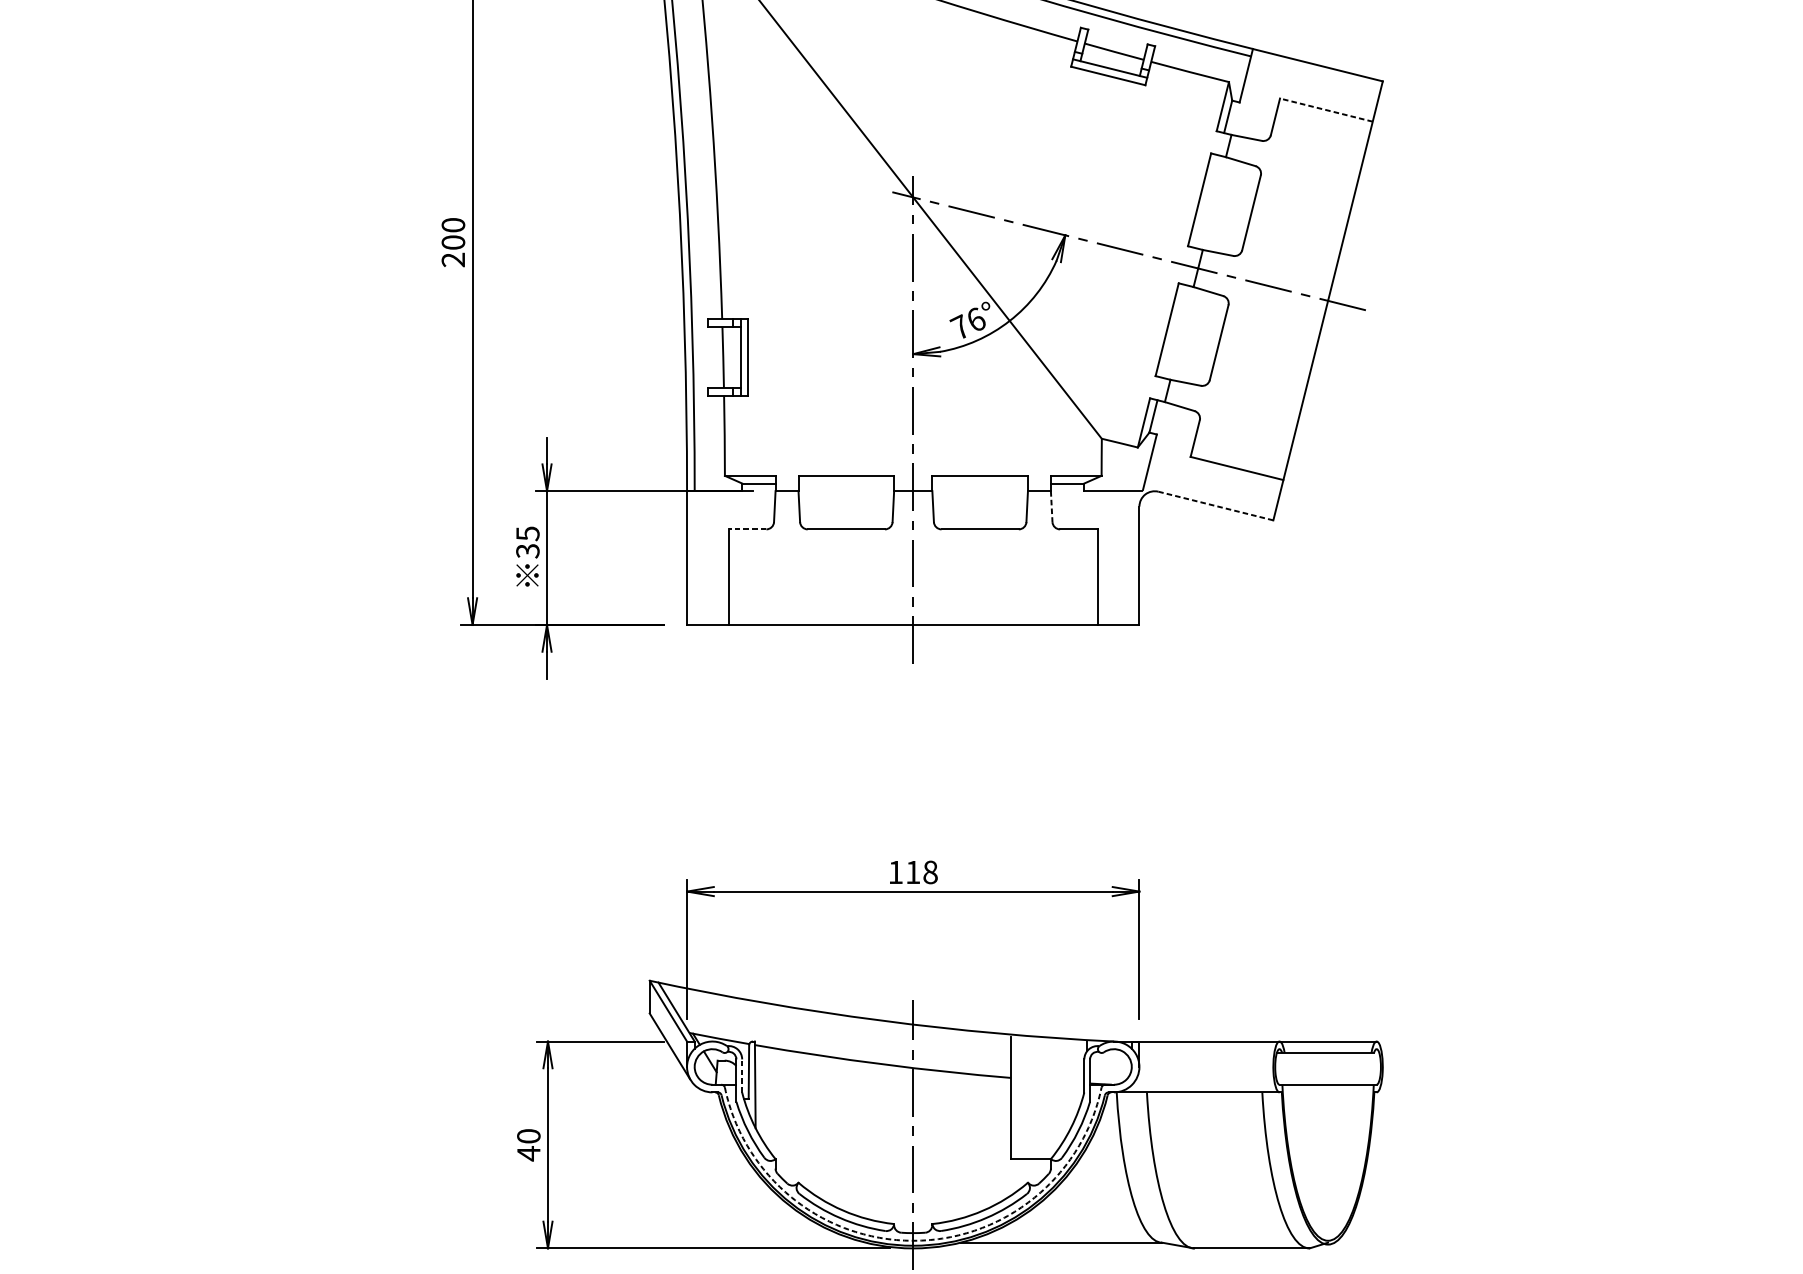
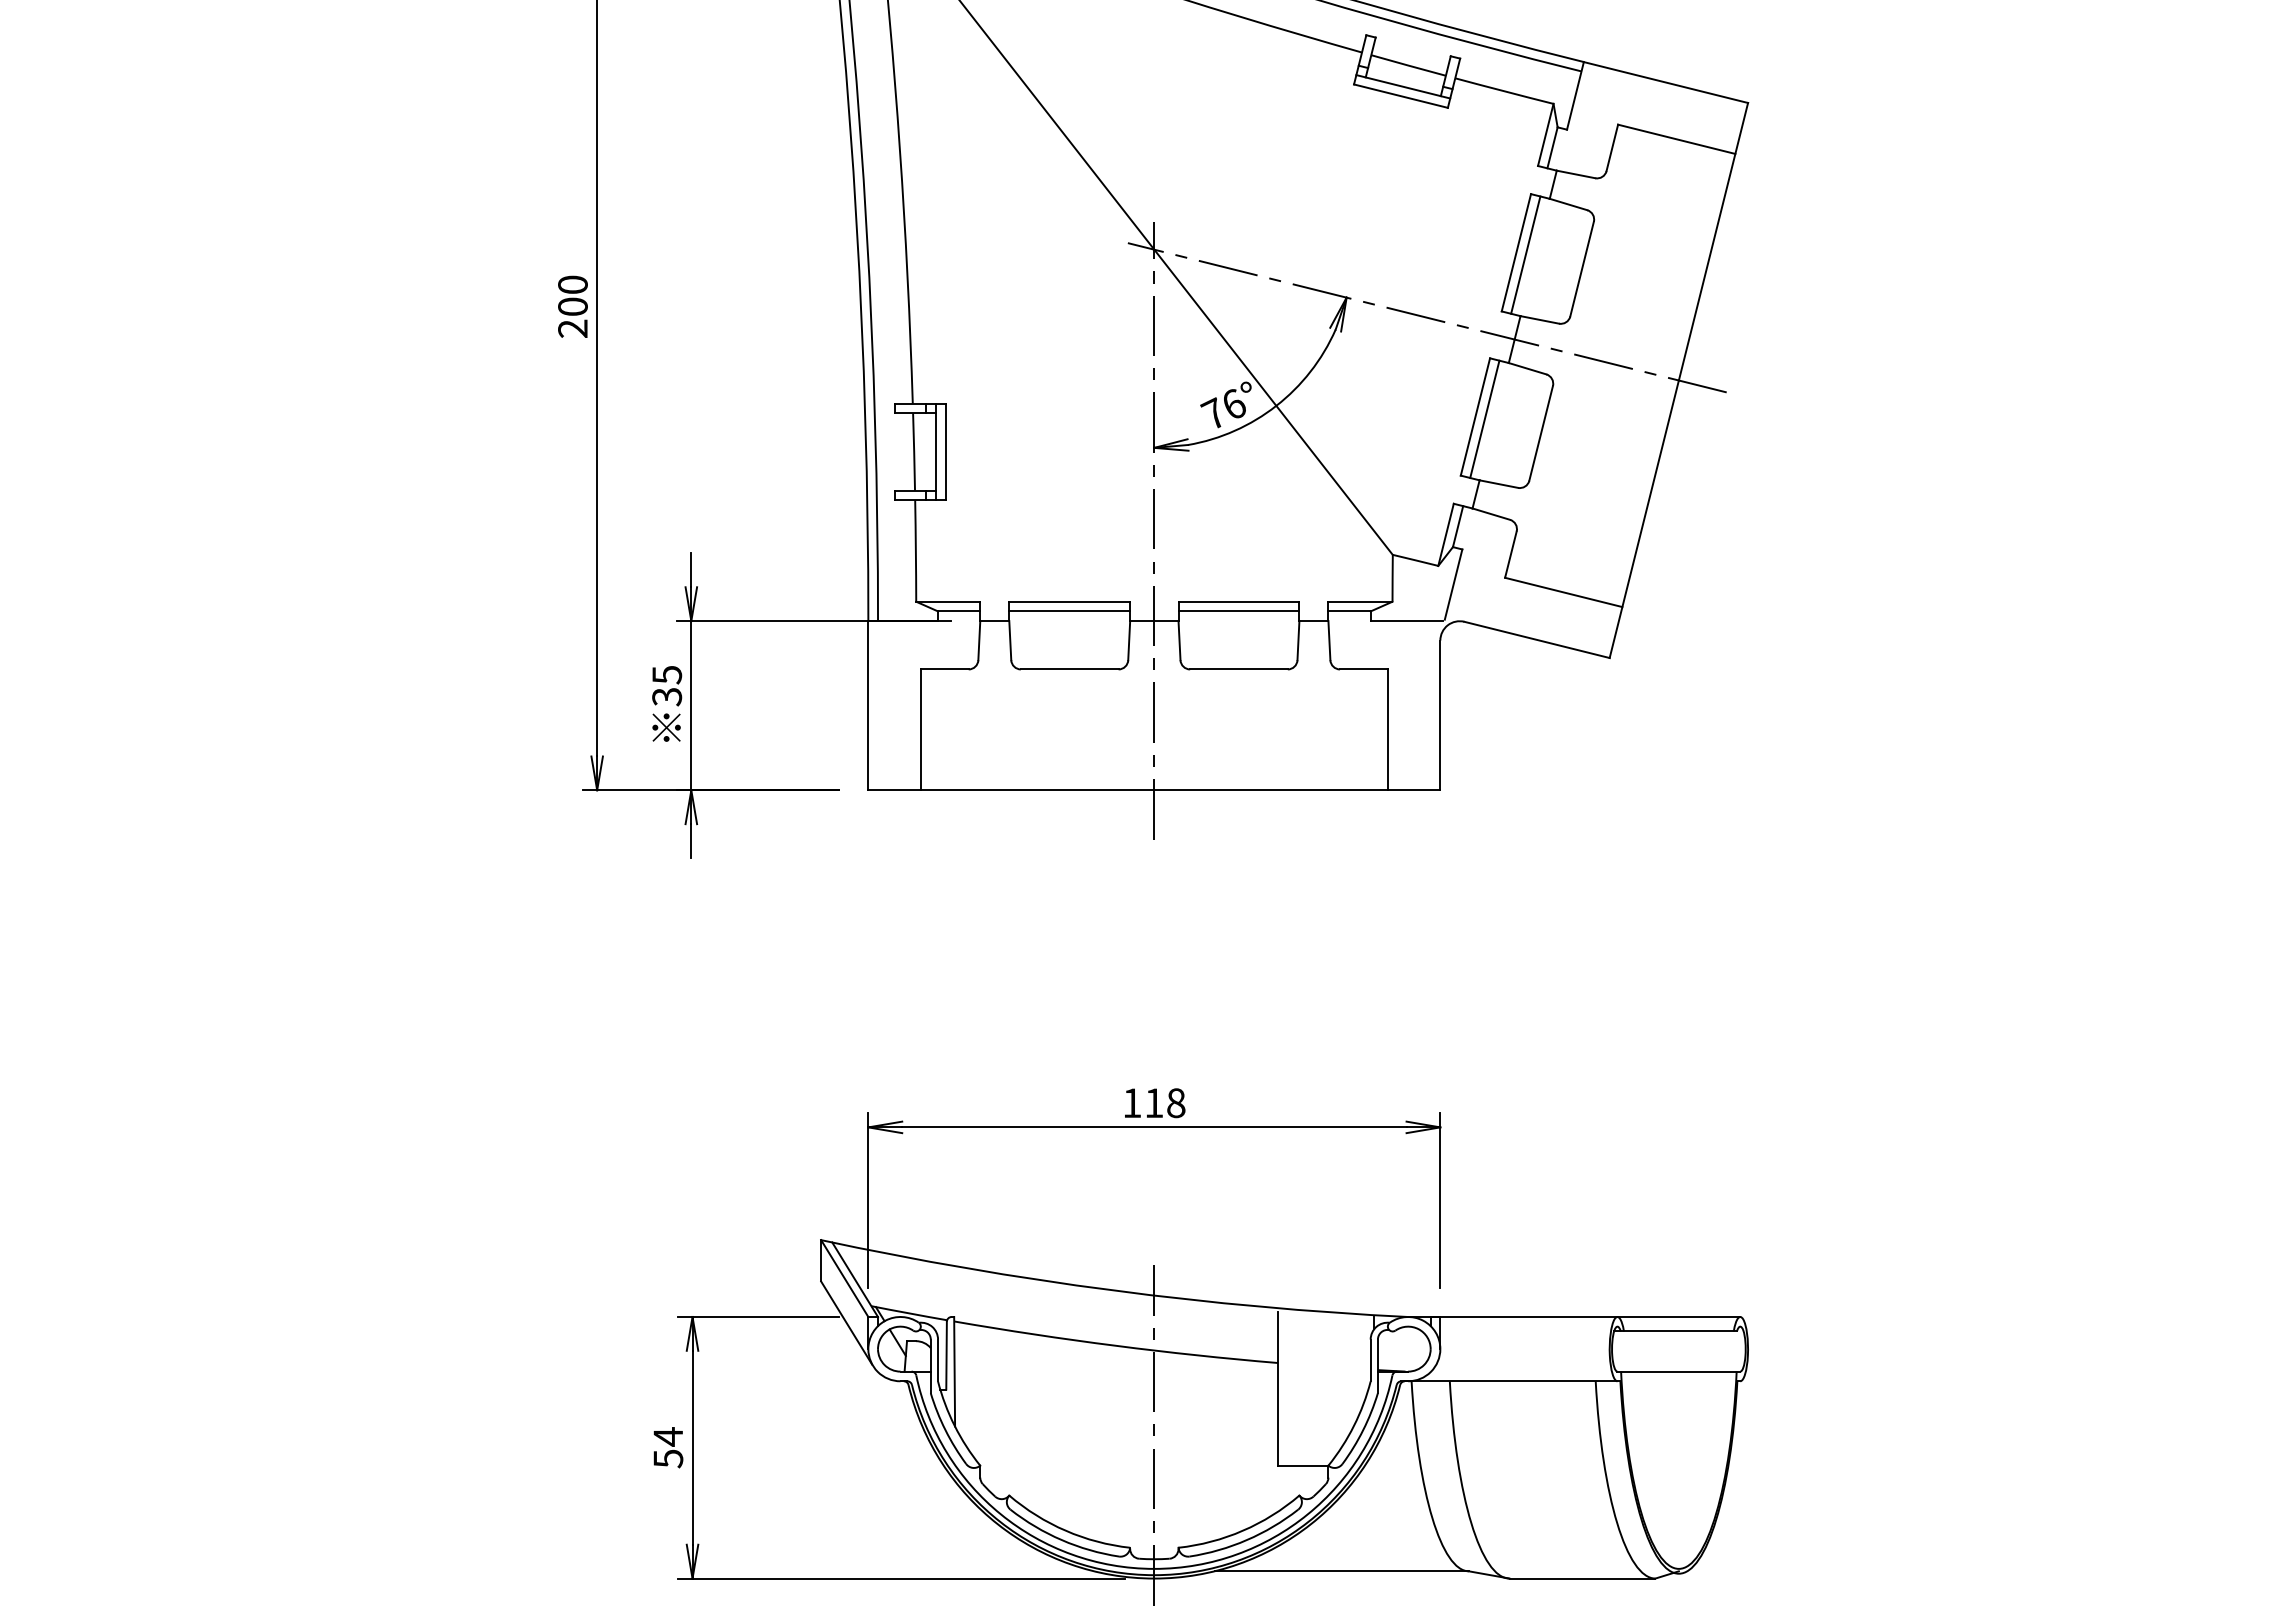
line: (1326, 110) -> (1676, 139), dashed -> solid
line: (1206, 201) -> (1525, 254), added
line: (1174, 330) -> (1484, 418), added
line: (846, 483) -> (1069, 611), added
line: (979, 483) -> (1238, 611), added
line: (1216, 505) -> (1537, 639), dashed -> solid
line: (1051, 506) -> (1329, 640), dashed -> solid
line: (747, 529) -> (944, 669), dashed -> solid
line: (742, 1075) -> (938, 1360), dashed -> solid
text: (528, 1144) -> (668, 1447), 40 -> 54
arc: (913, 1240) -> (1154, 1568), dashed -> solid

